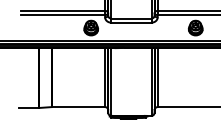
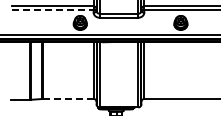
line: (62, 15) -> (52, 10), solid -> dashed
line: (78, 106) -> (68, 98), solid -> dashed

